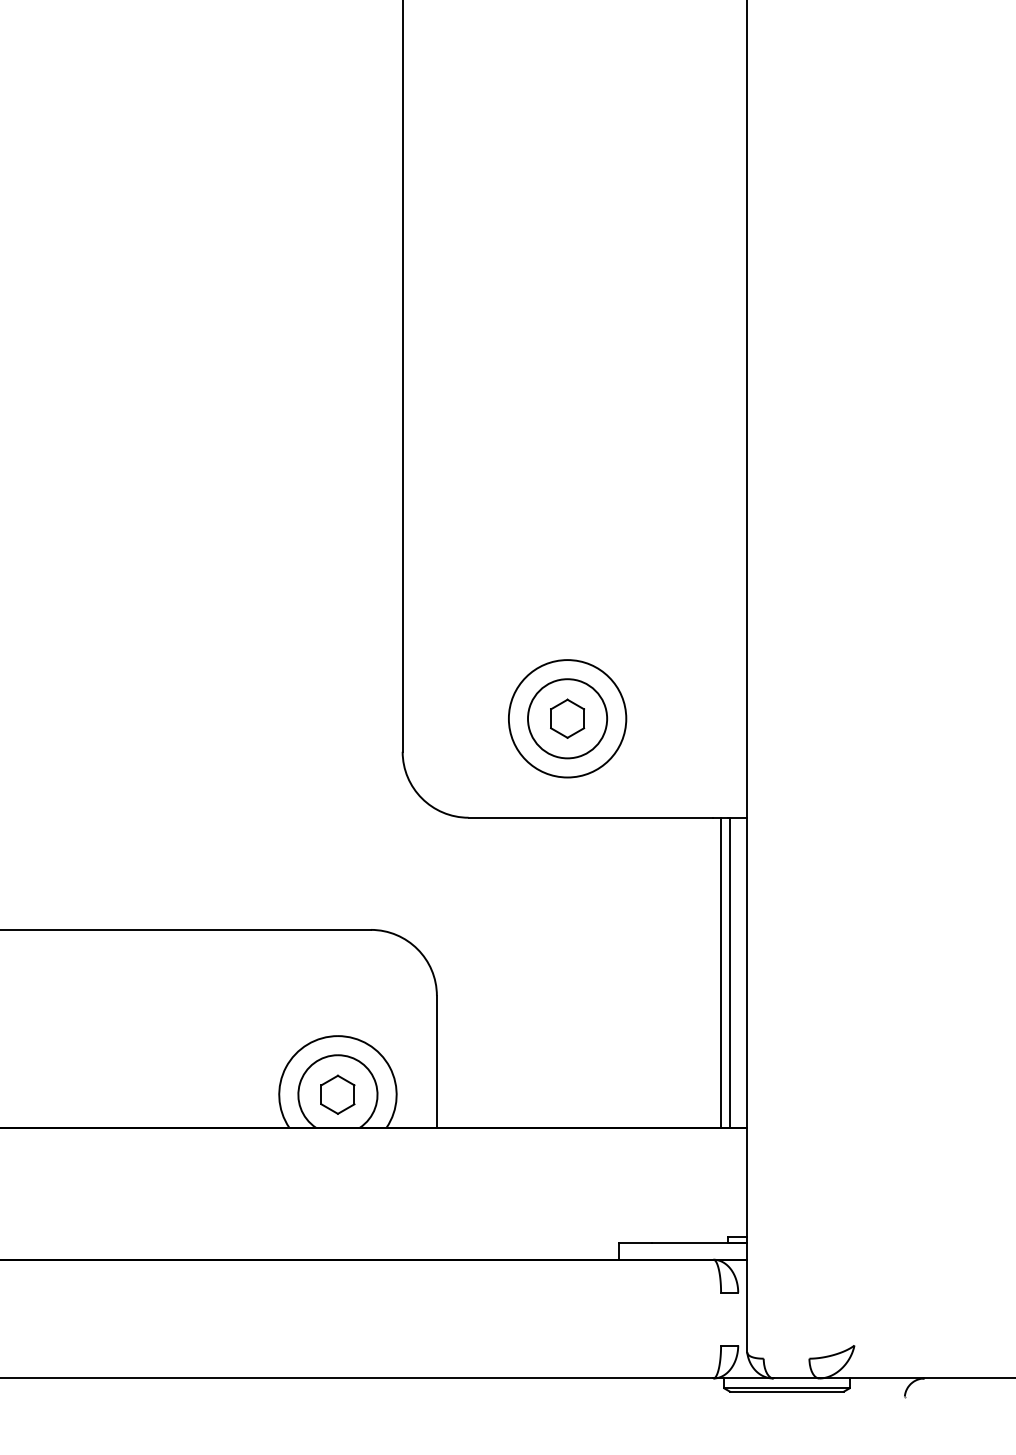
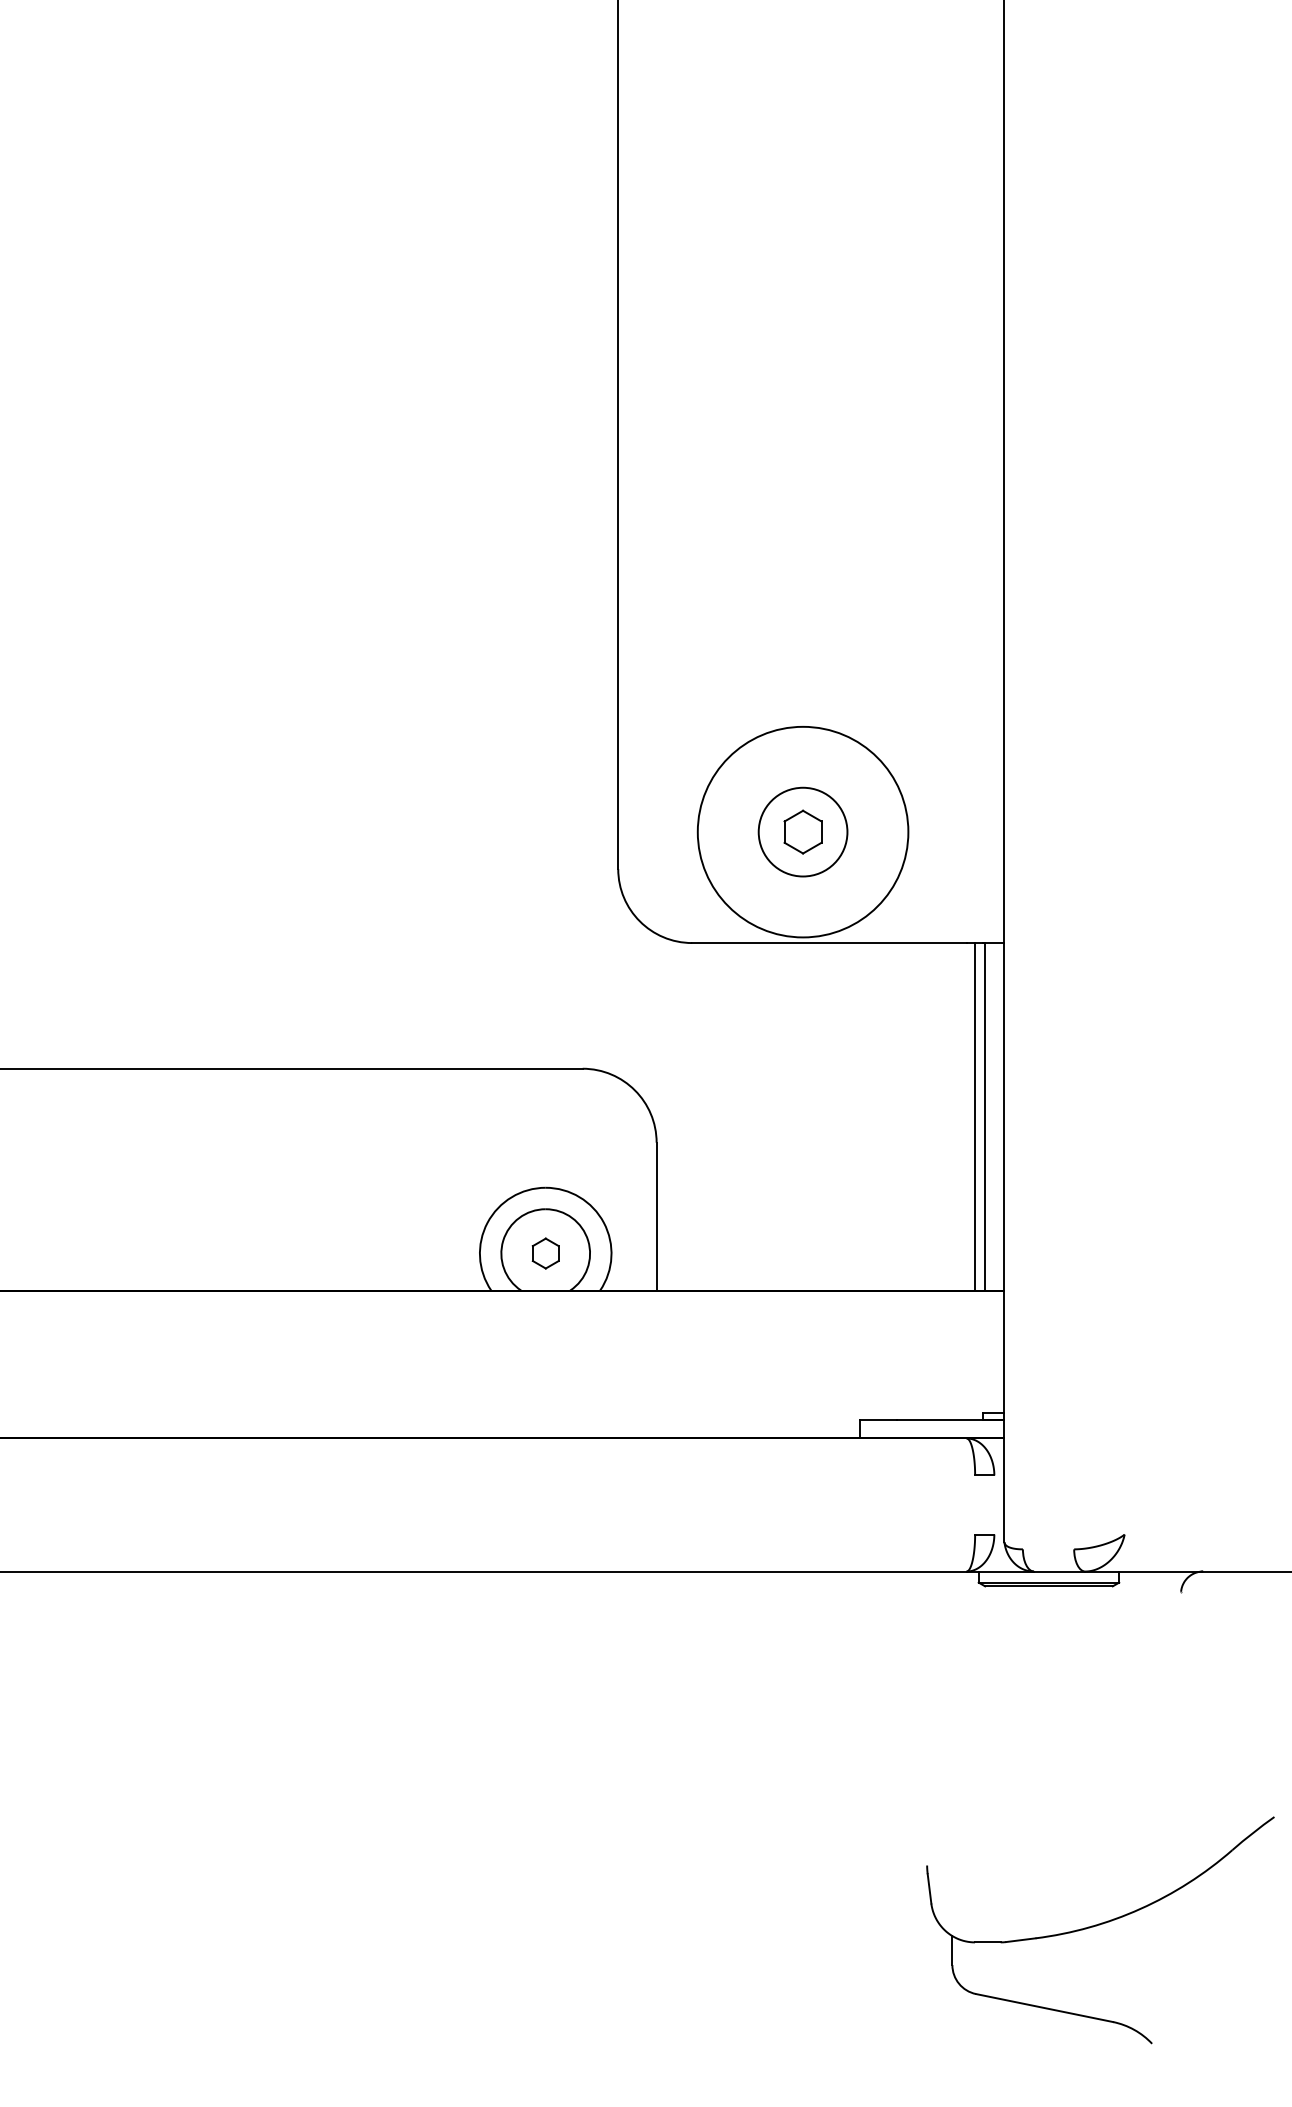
circle: (567, 718) -> (802, 831), size x1.6
part: (337, 1094) -> (545, 1253), size x0.7

